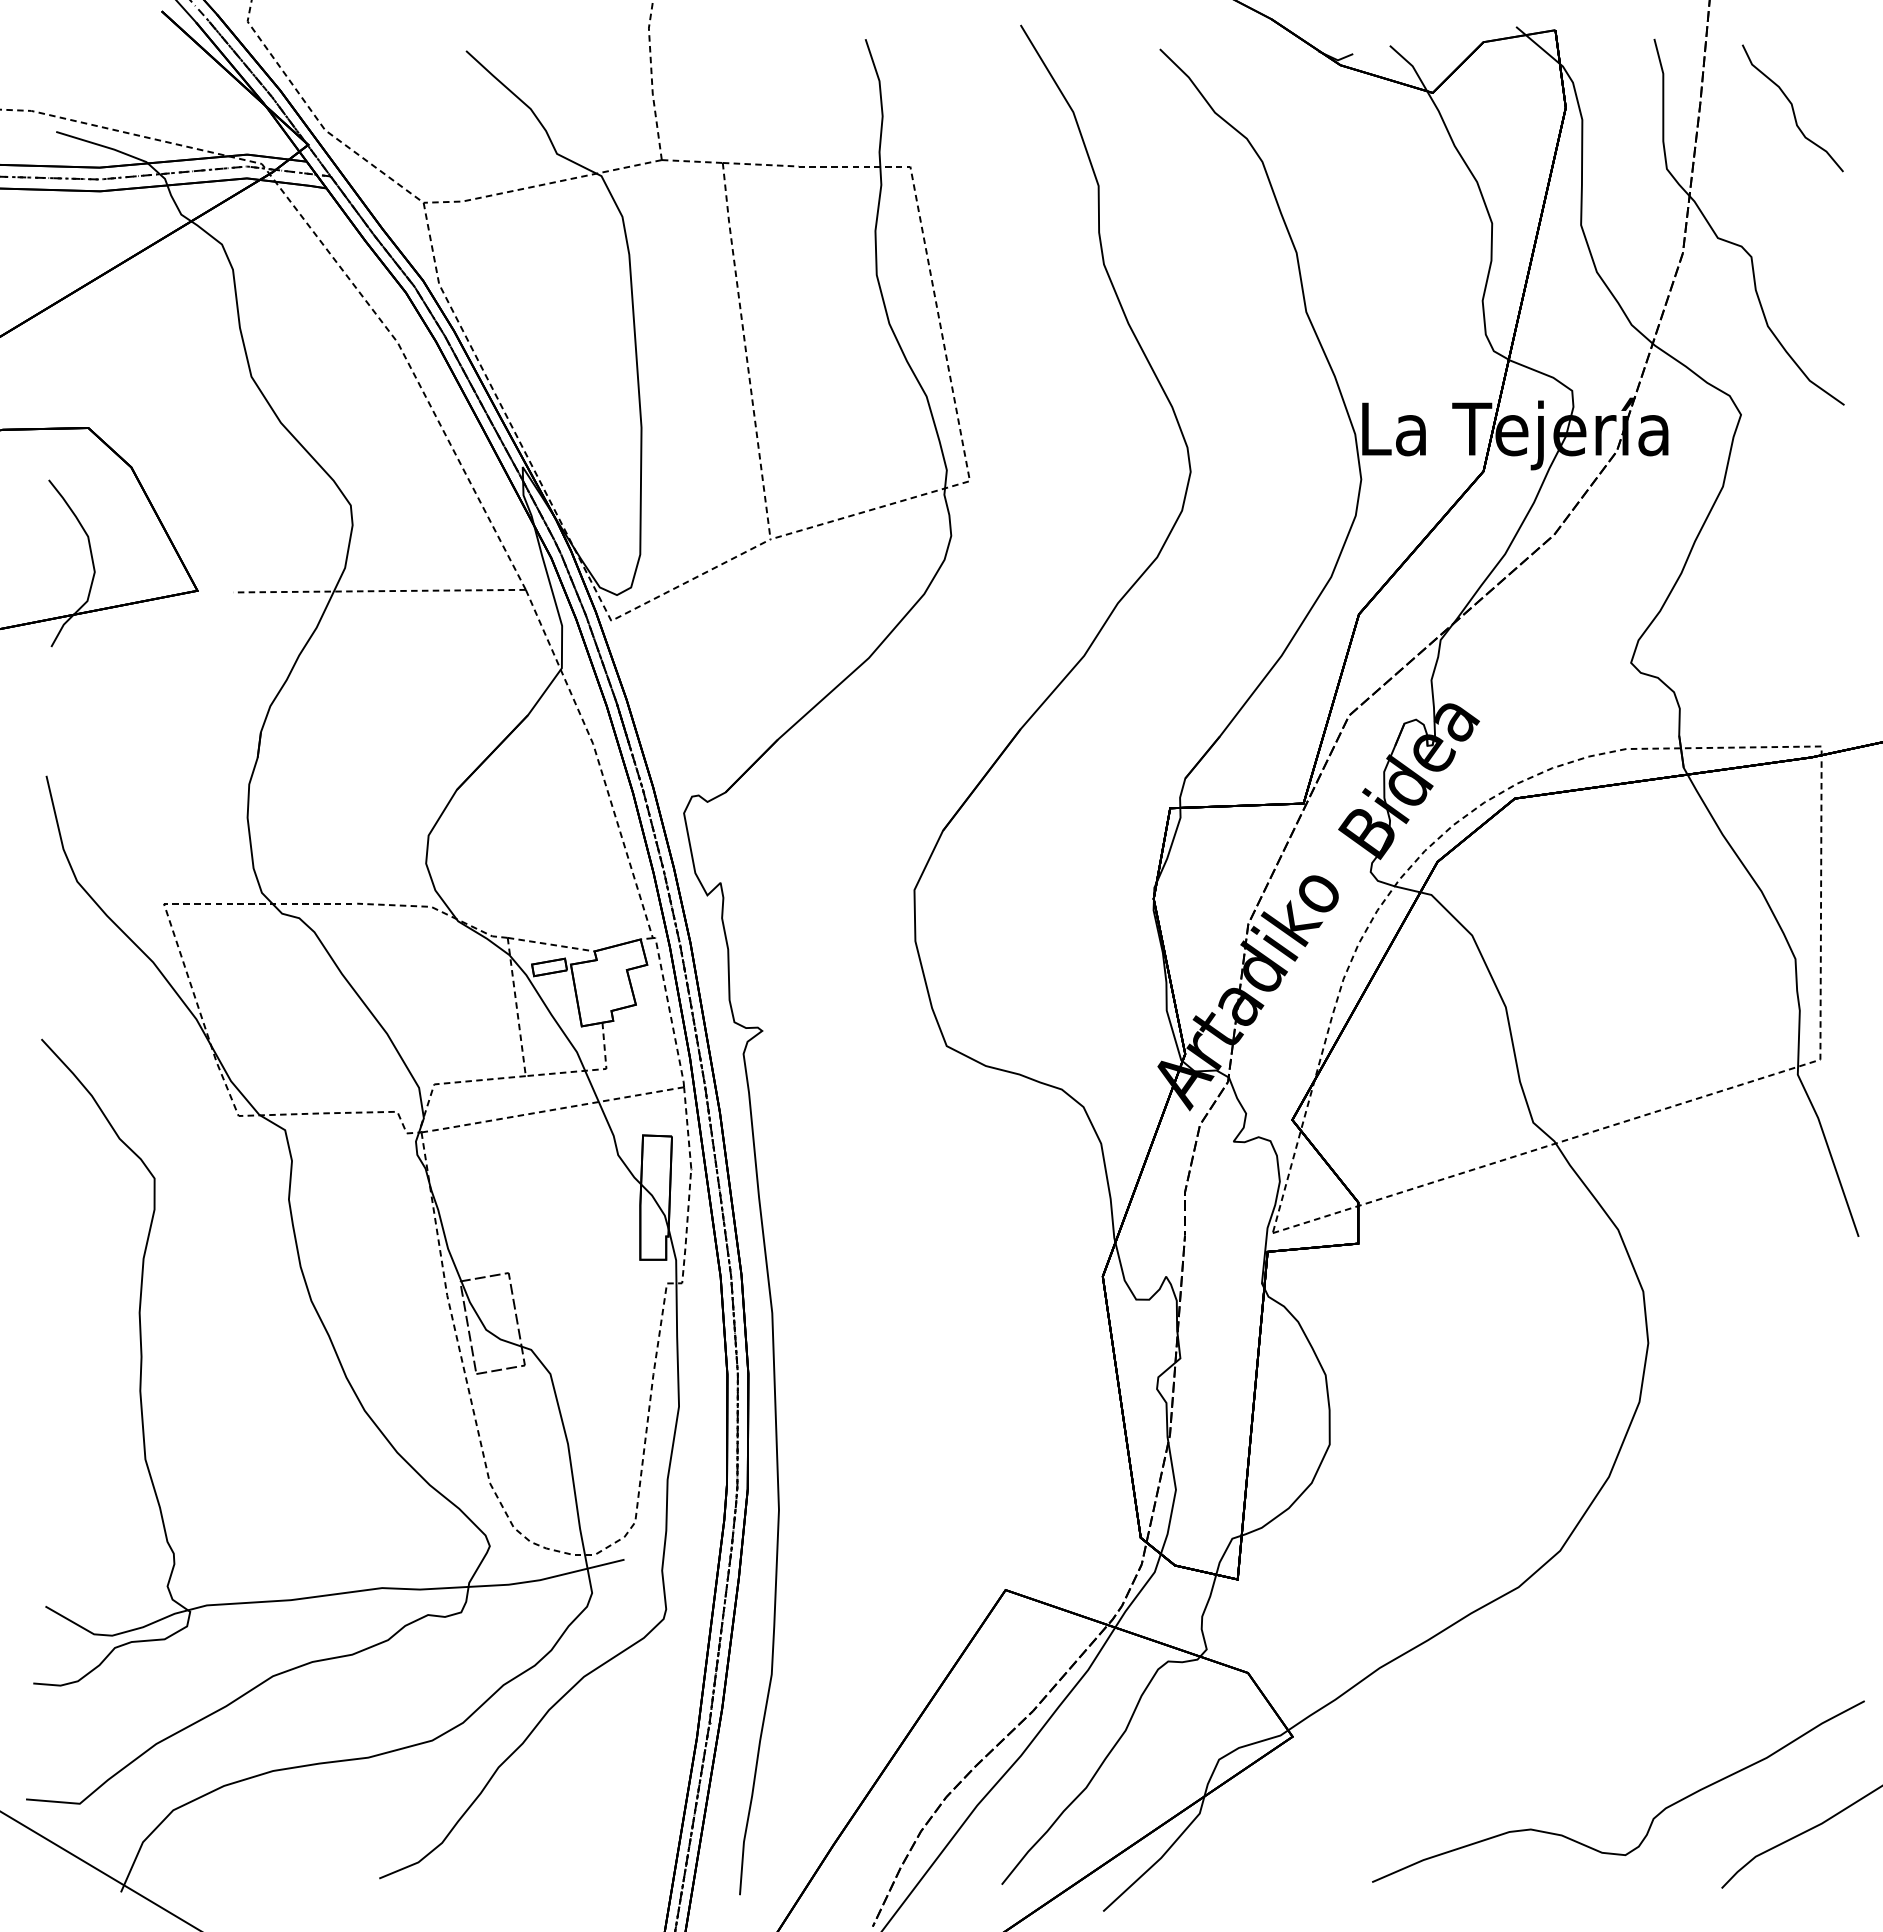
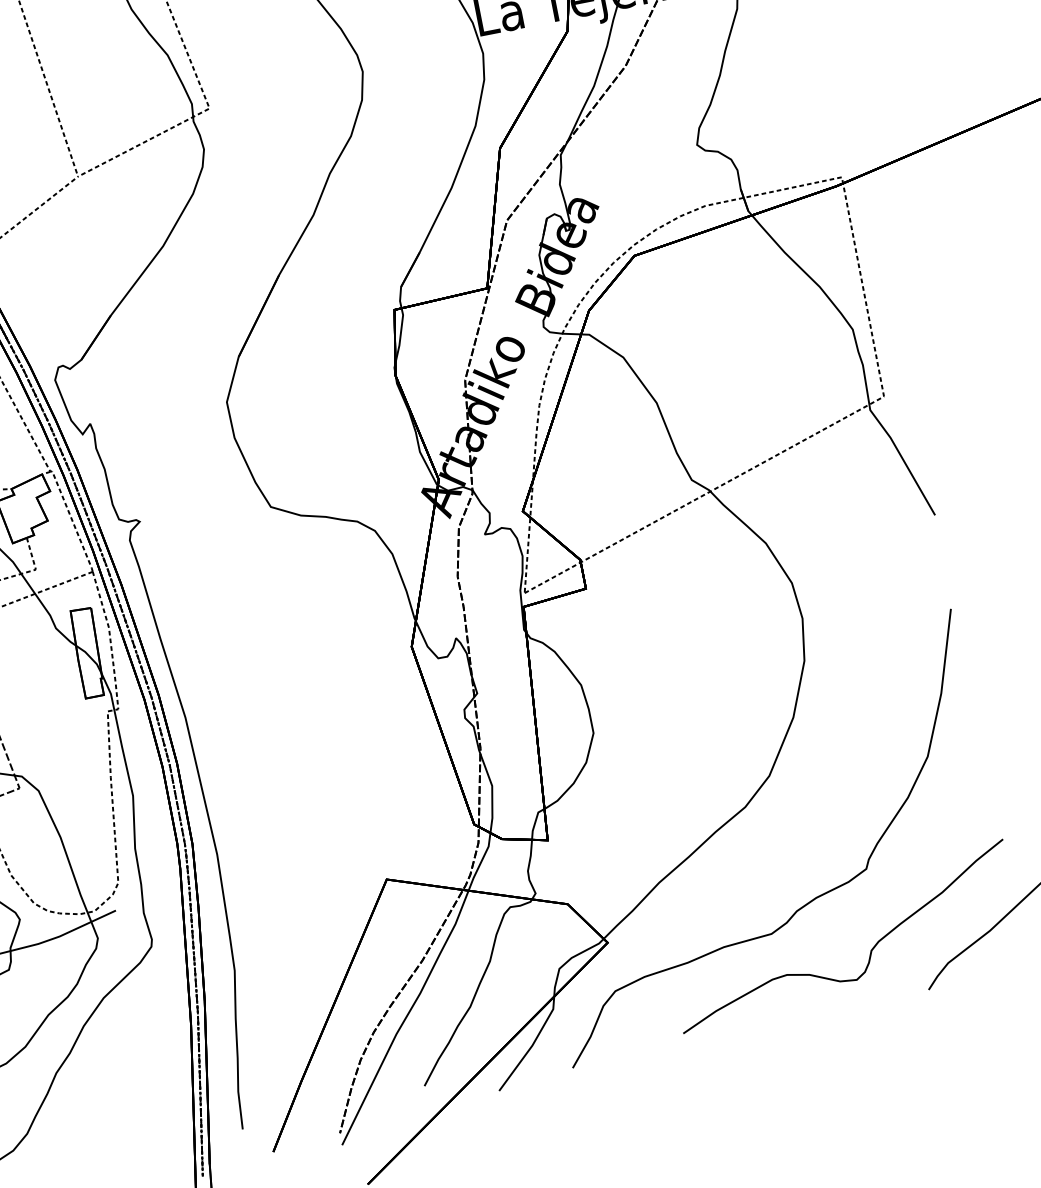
curve: (1574, 1737) -> (805, 904), added

